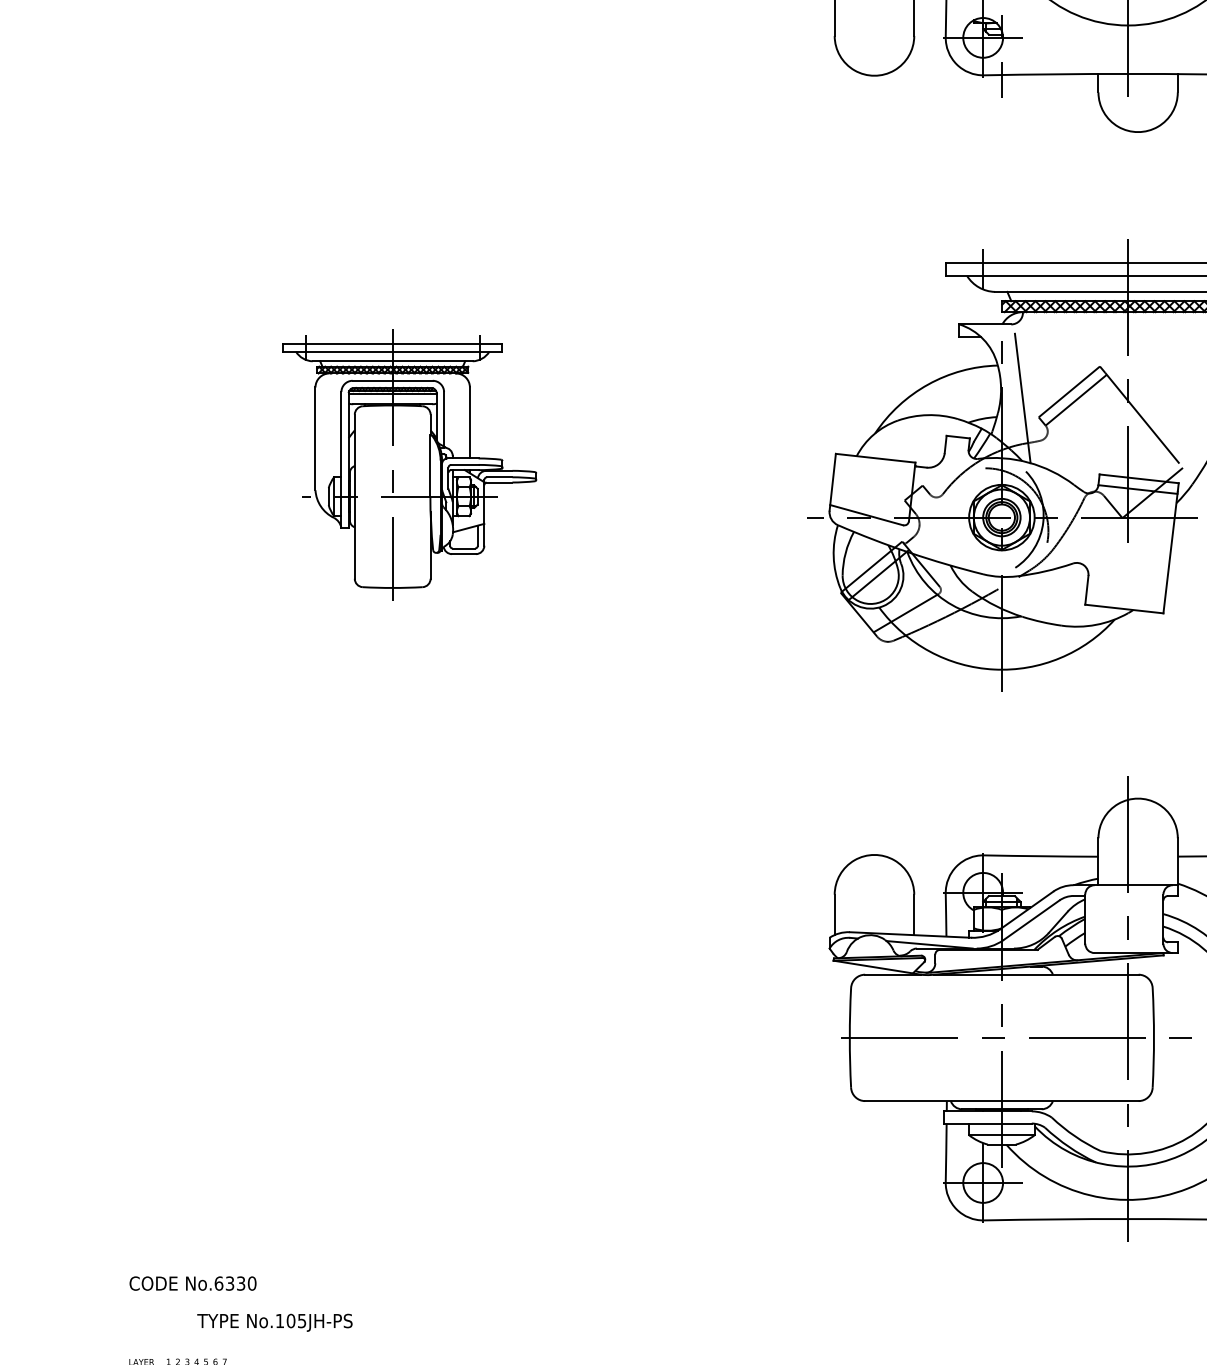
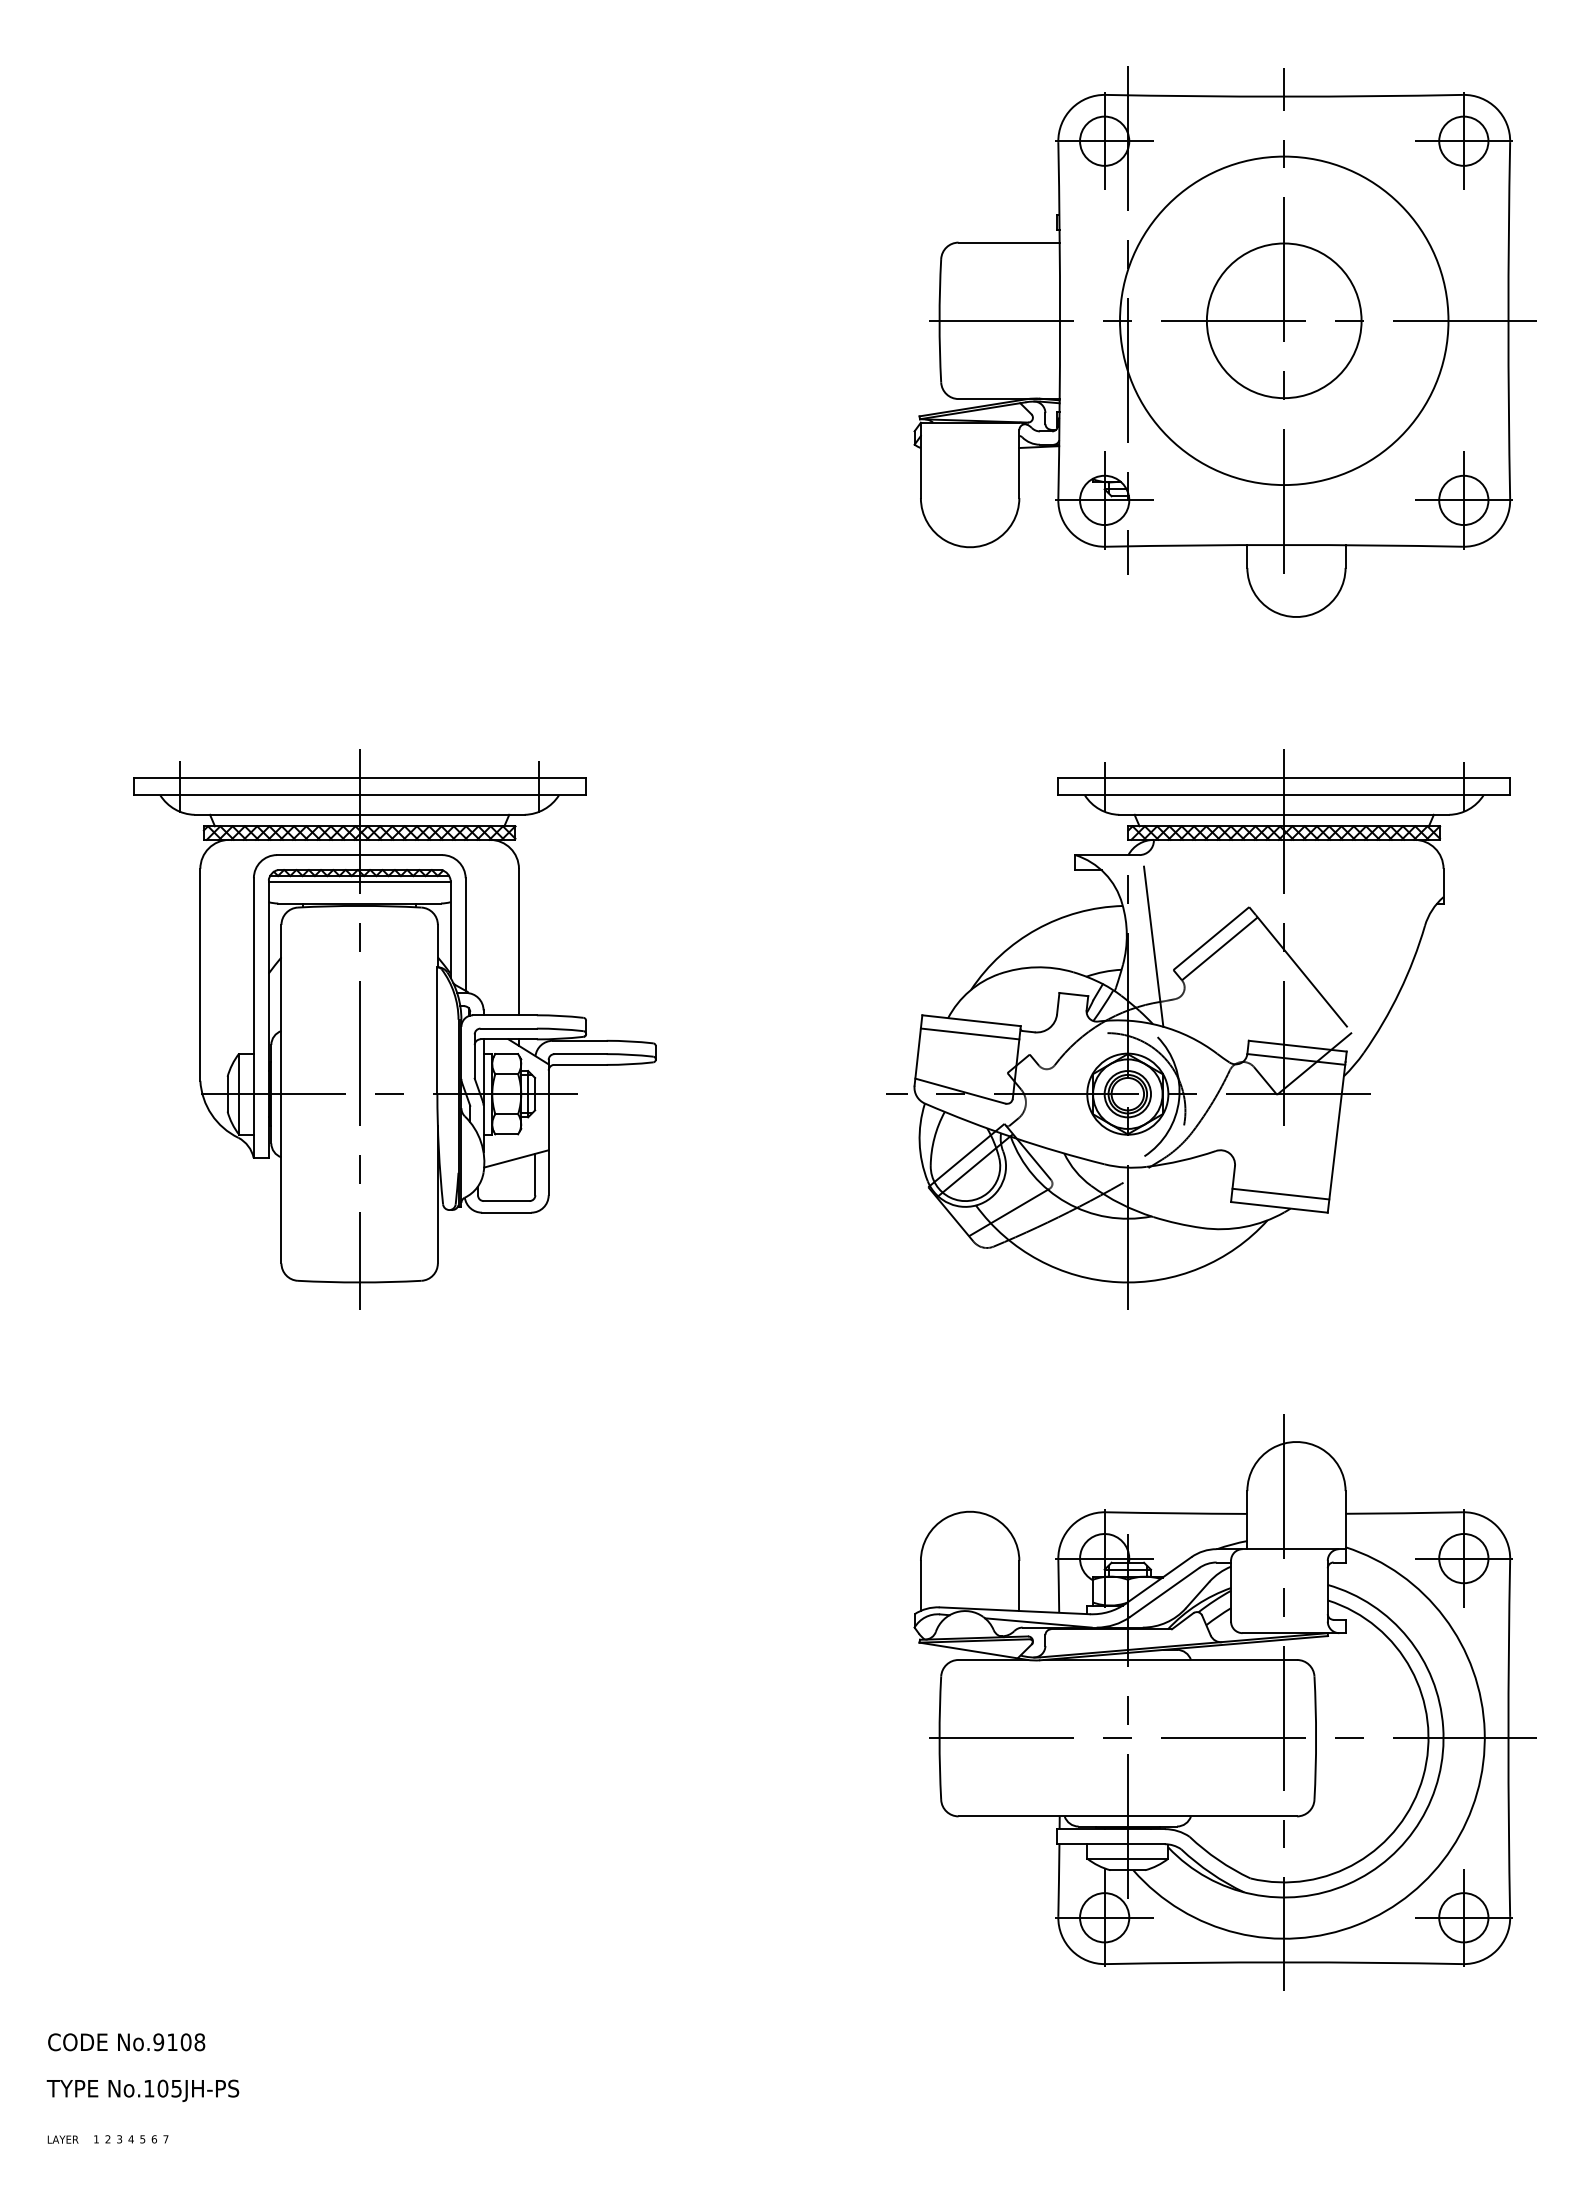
part: (409, 465) -> (394, 1029), size x1.67
line: (873, 468) -> (969, 1033), added
line: (1125, 597) -> (1280, 1193), added
text: (235, 1283) -> (179, 2042), No.6330 -> No.9108
text: (274, 1322) -> (142, 2090), moved

